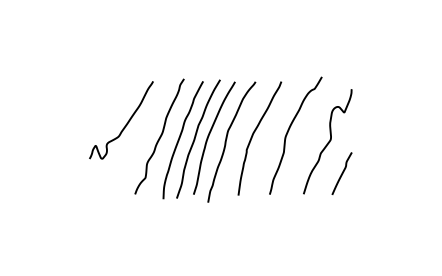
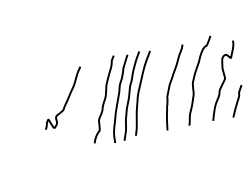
curve: (125, 124) -> (66, 100), moved
curve: (227, 139) -> (152, 92), removed

